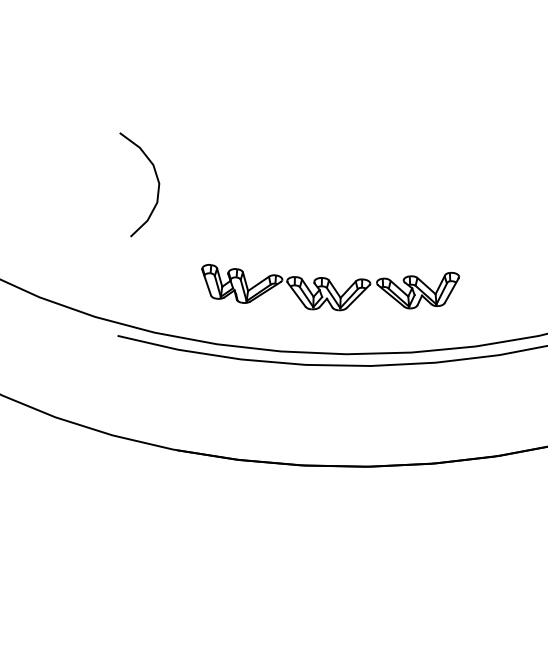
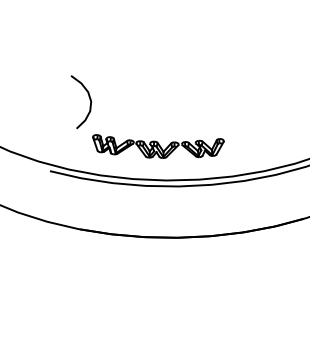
curve: (155, 181) -> (89, 100), moved

